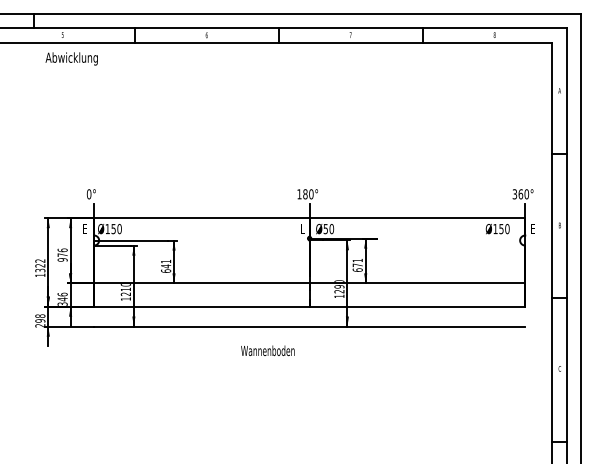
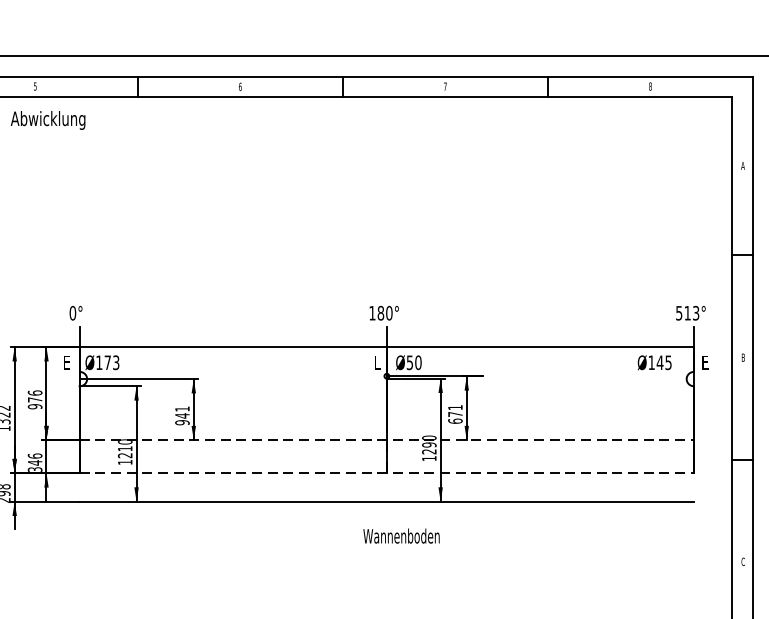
text: (521, 194) -> (688, 313), 360° -> 513°
text: (504, 228) -> (664, 361), Ø150 -> Ø145
text: (116, 229) -> (111, 363), Ø150 -> Ø173
text: (166, 270) -> (183, 421), 641 -> 941
line: (309, 283) -> (386, 440), solid -> dashed
line: (309, 306) -> (386, 473), solid -> dashed
text: (267, 350) -> (400, 535), moved

